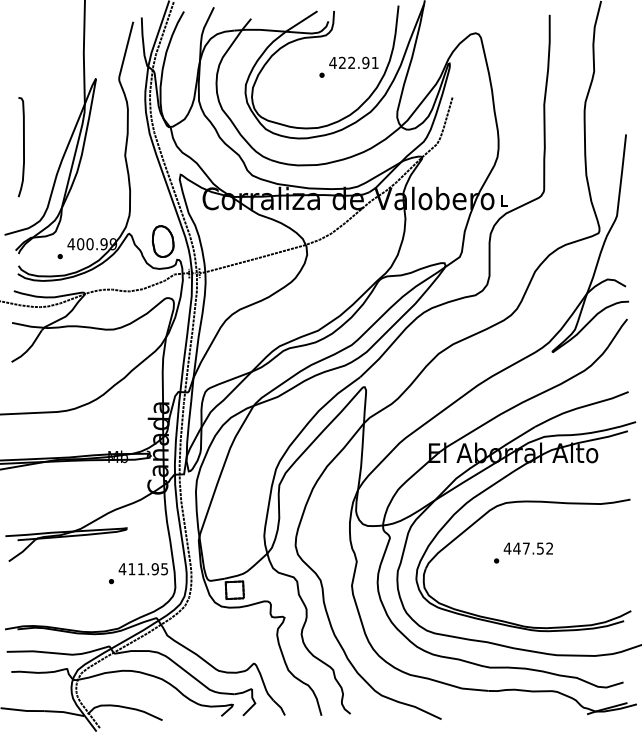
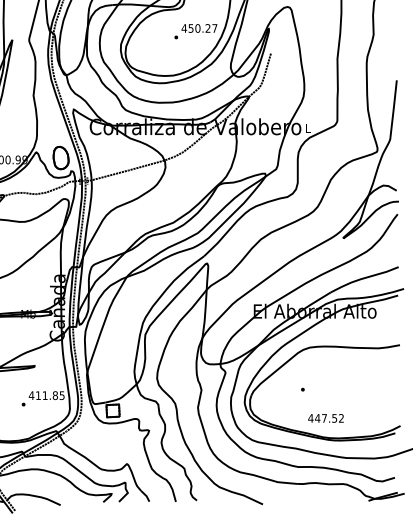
text: (358, 62) -> (202, 28), 422.91 -> 450.27
text: (527, 548) -> (325, 418), moved
text: (154, 569) -> (54, 395), 411.95 -> 411.85

